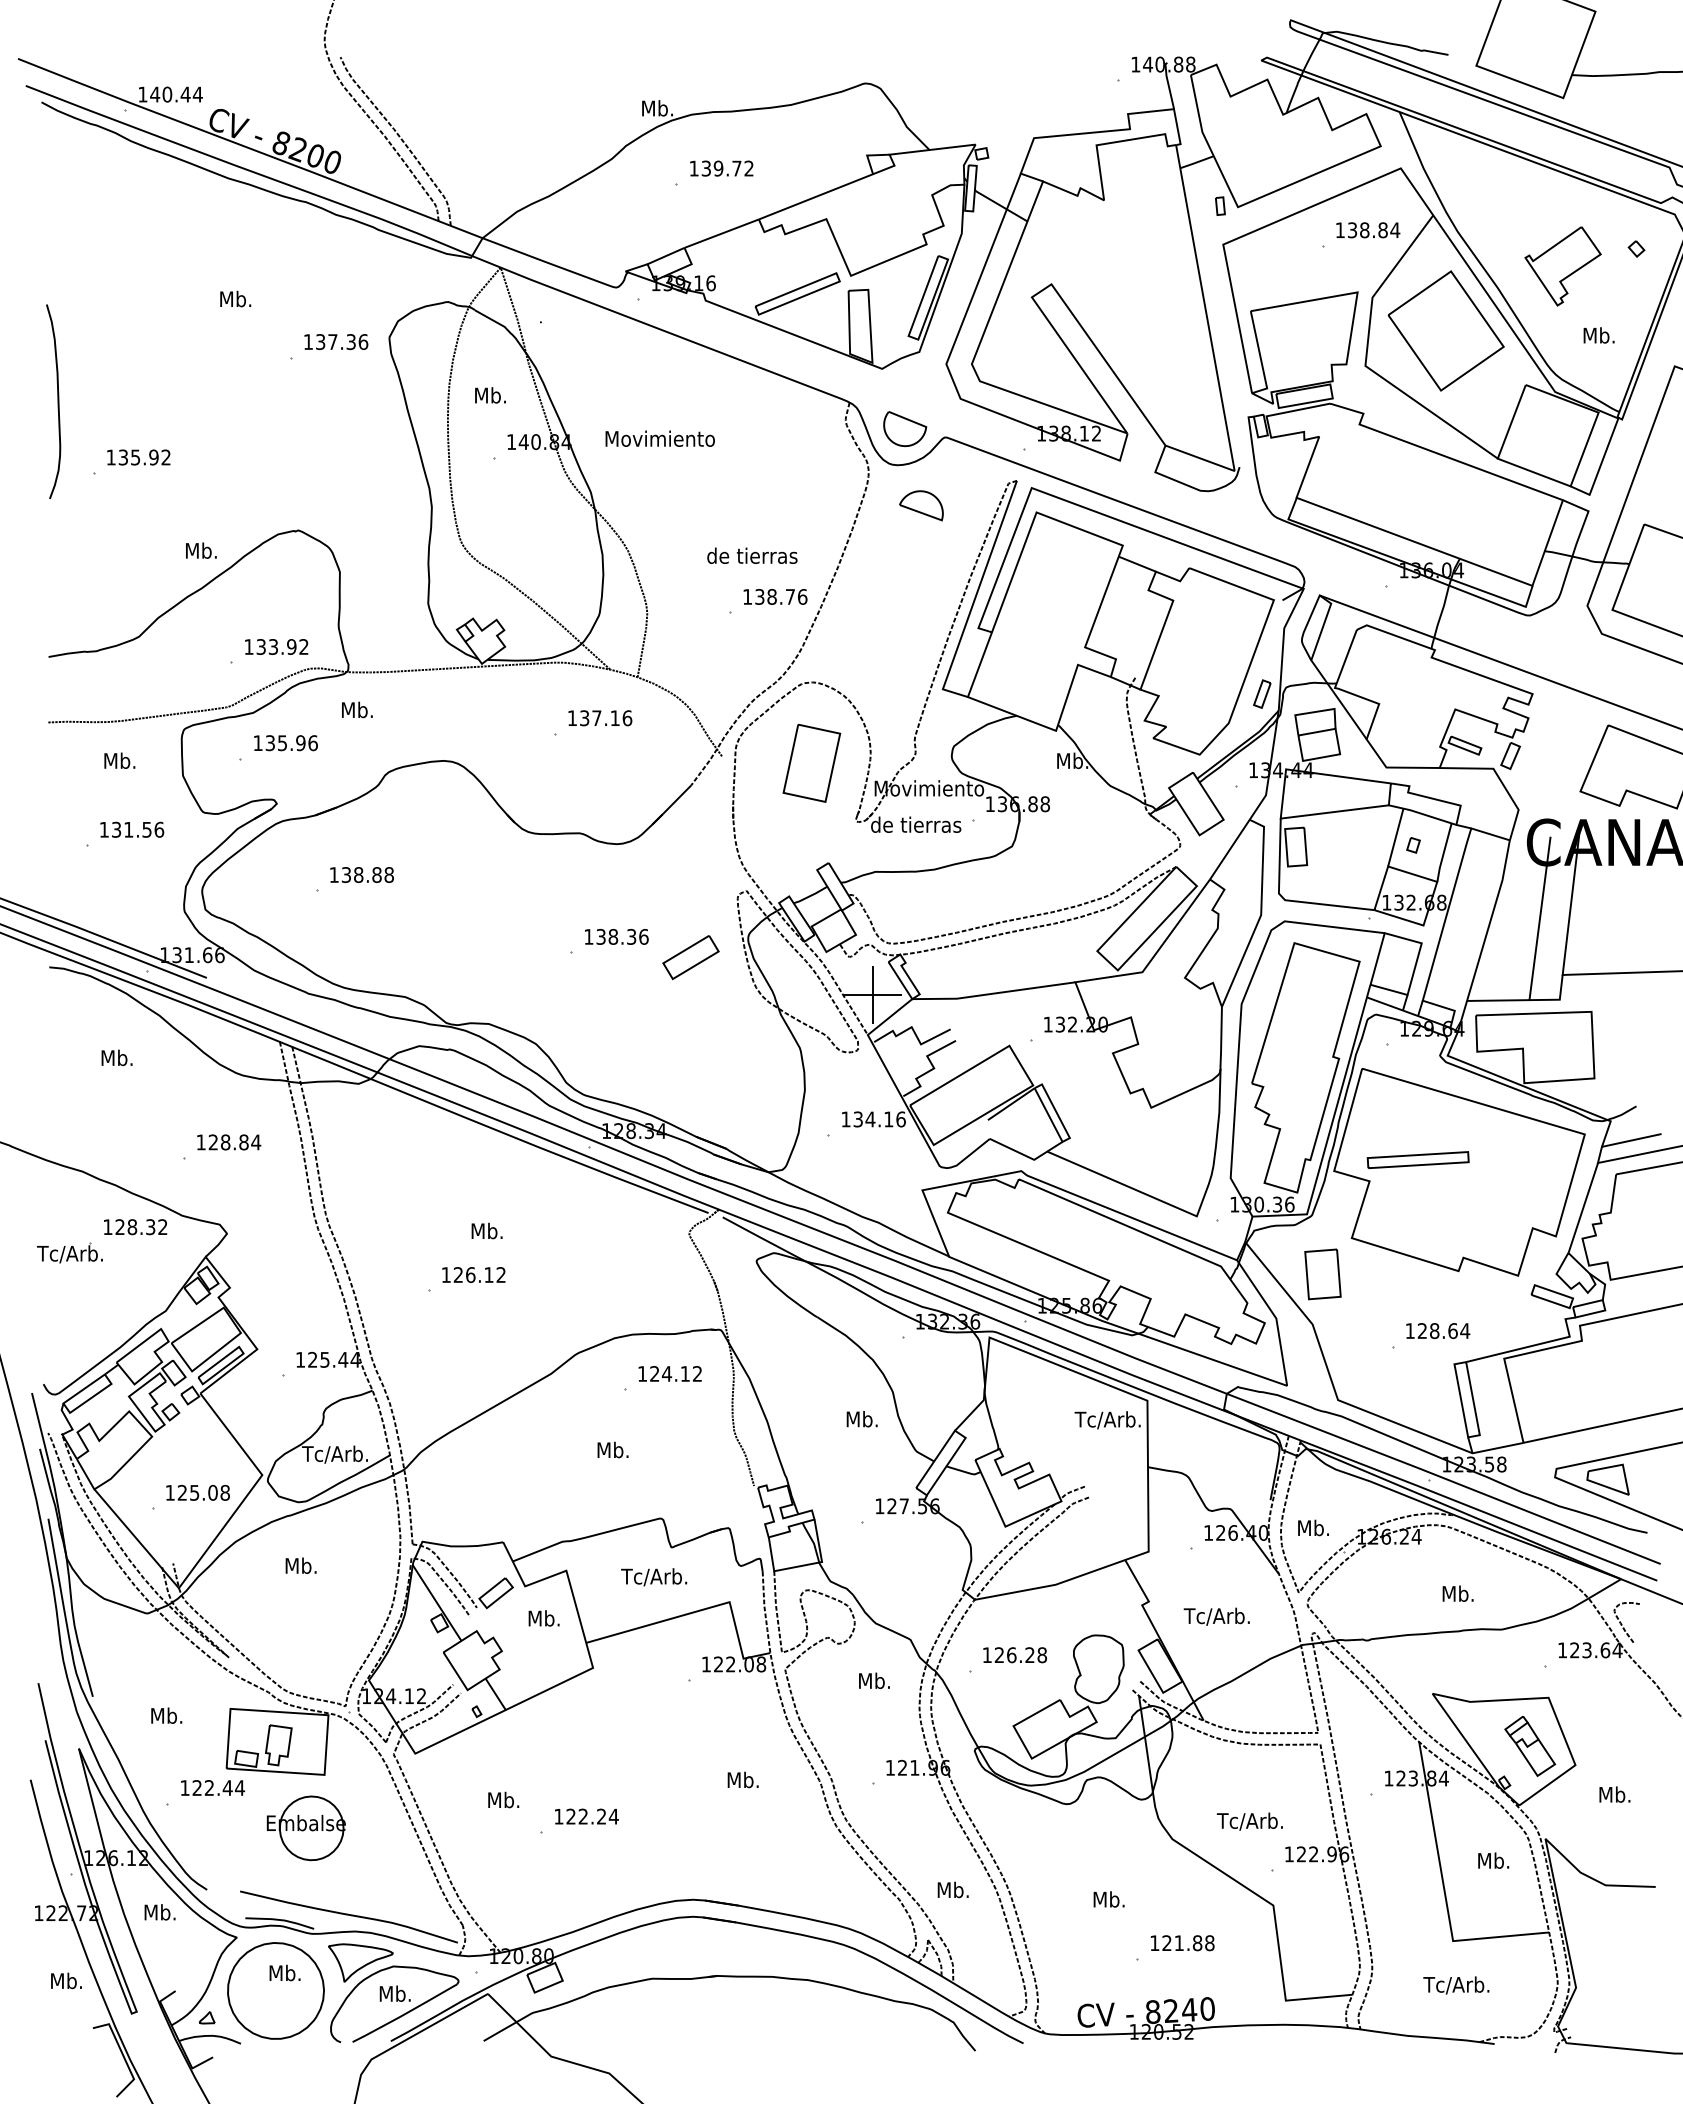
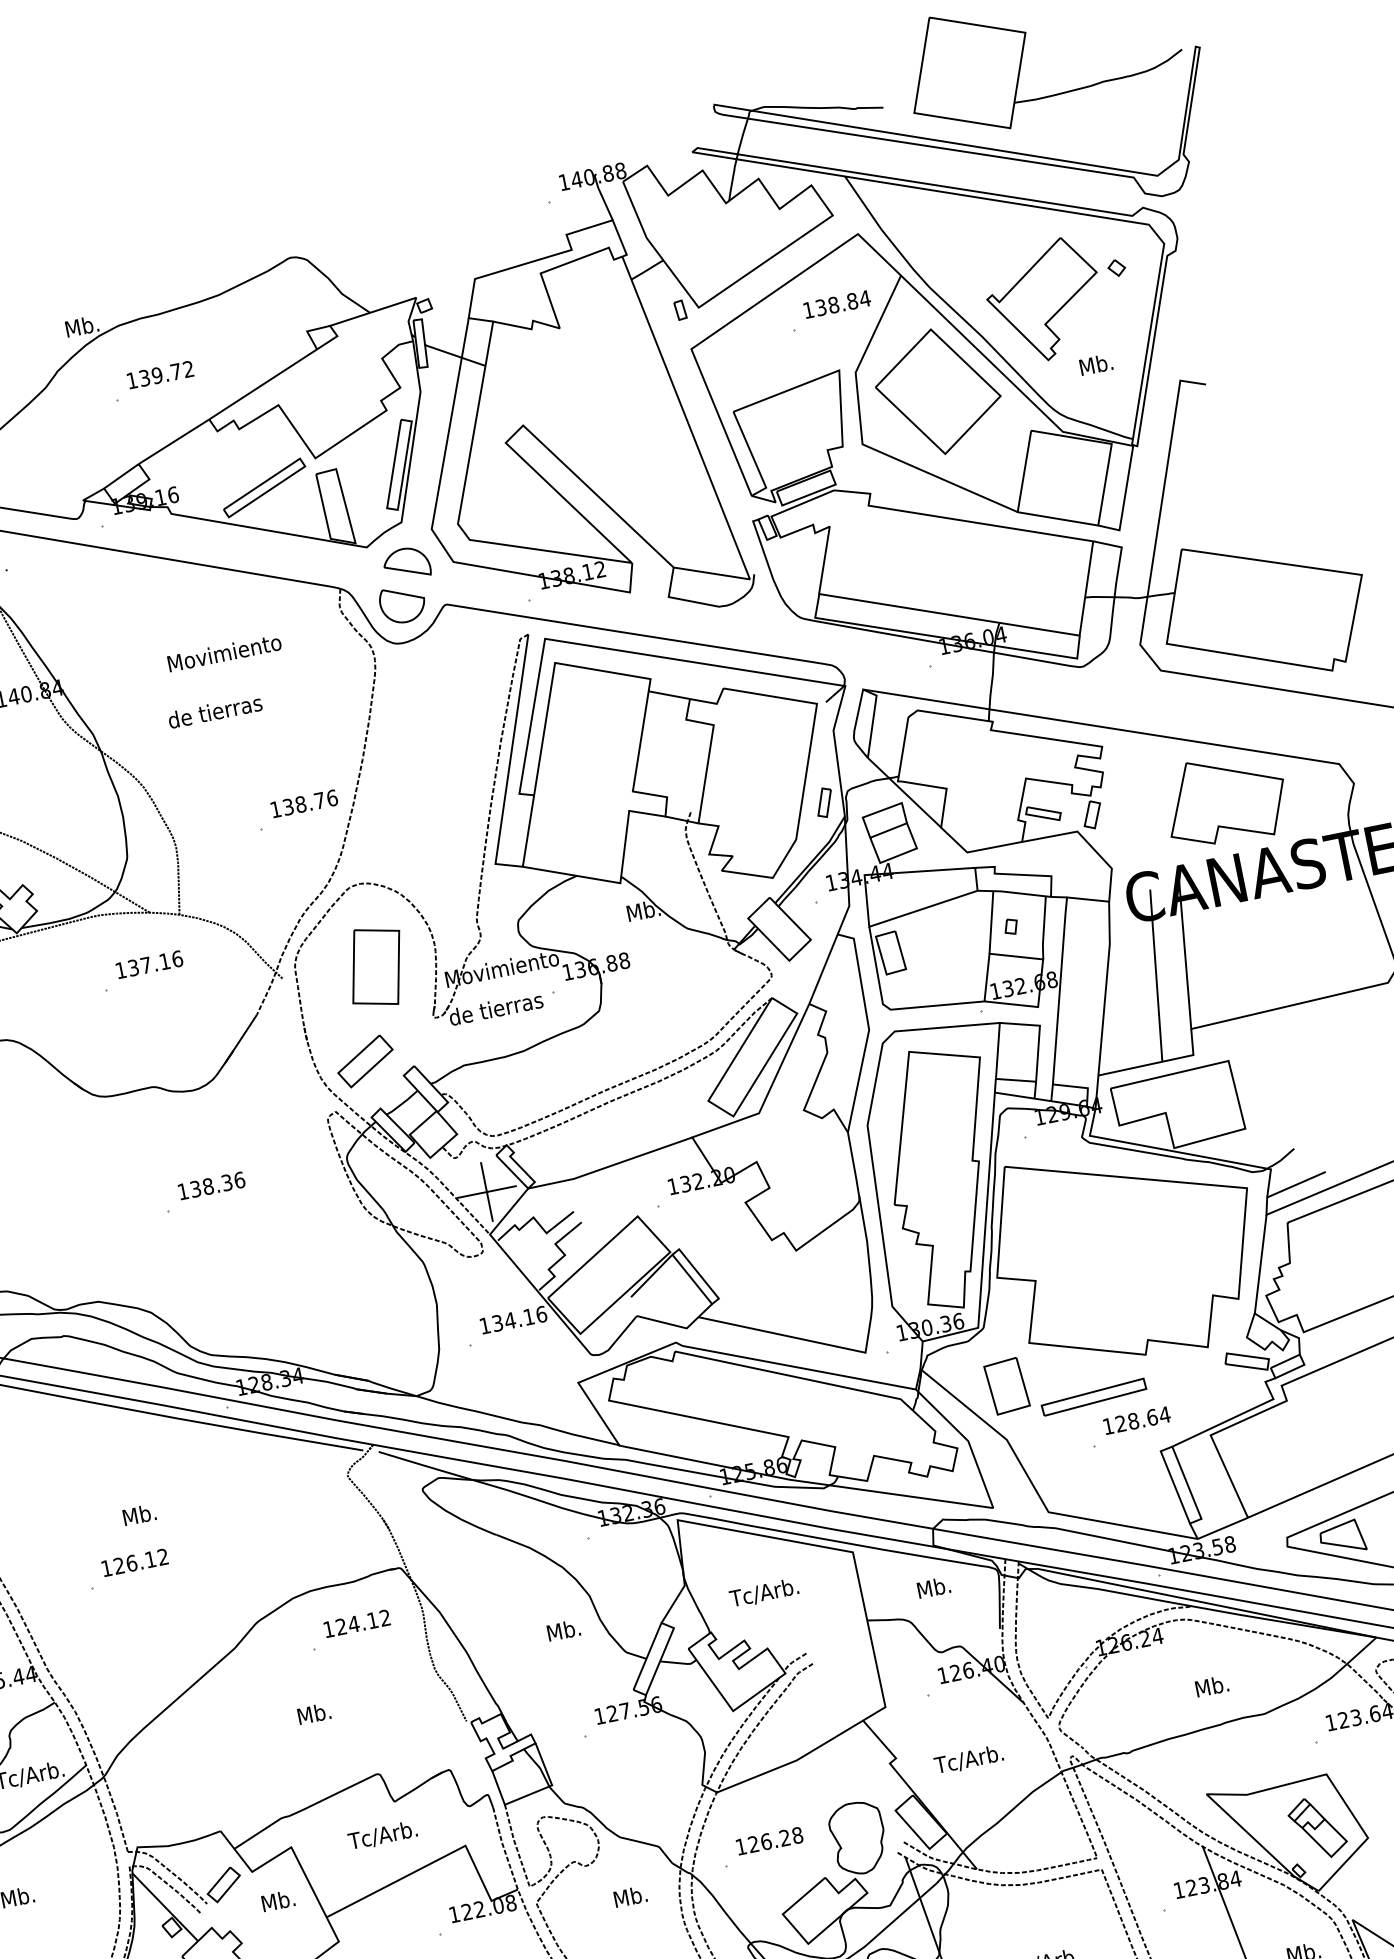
part: (1562, 266) -> (1044, 301), size x1.43
text: (659, 438) -> (223, 652), moved
curve: (918, 510) -> (404, 569), moved
text: (752, 555) -> (215, 711), moved
part: (690, 957) -> (364, 1061), moved
part: (1417, 1159) -> (1093, 1396), moved
text: (1107, 1420) -> (764, 1593), moved
text: (1313, 1527) -> (933, 1587), moved

